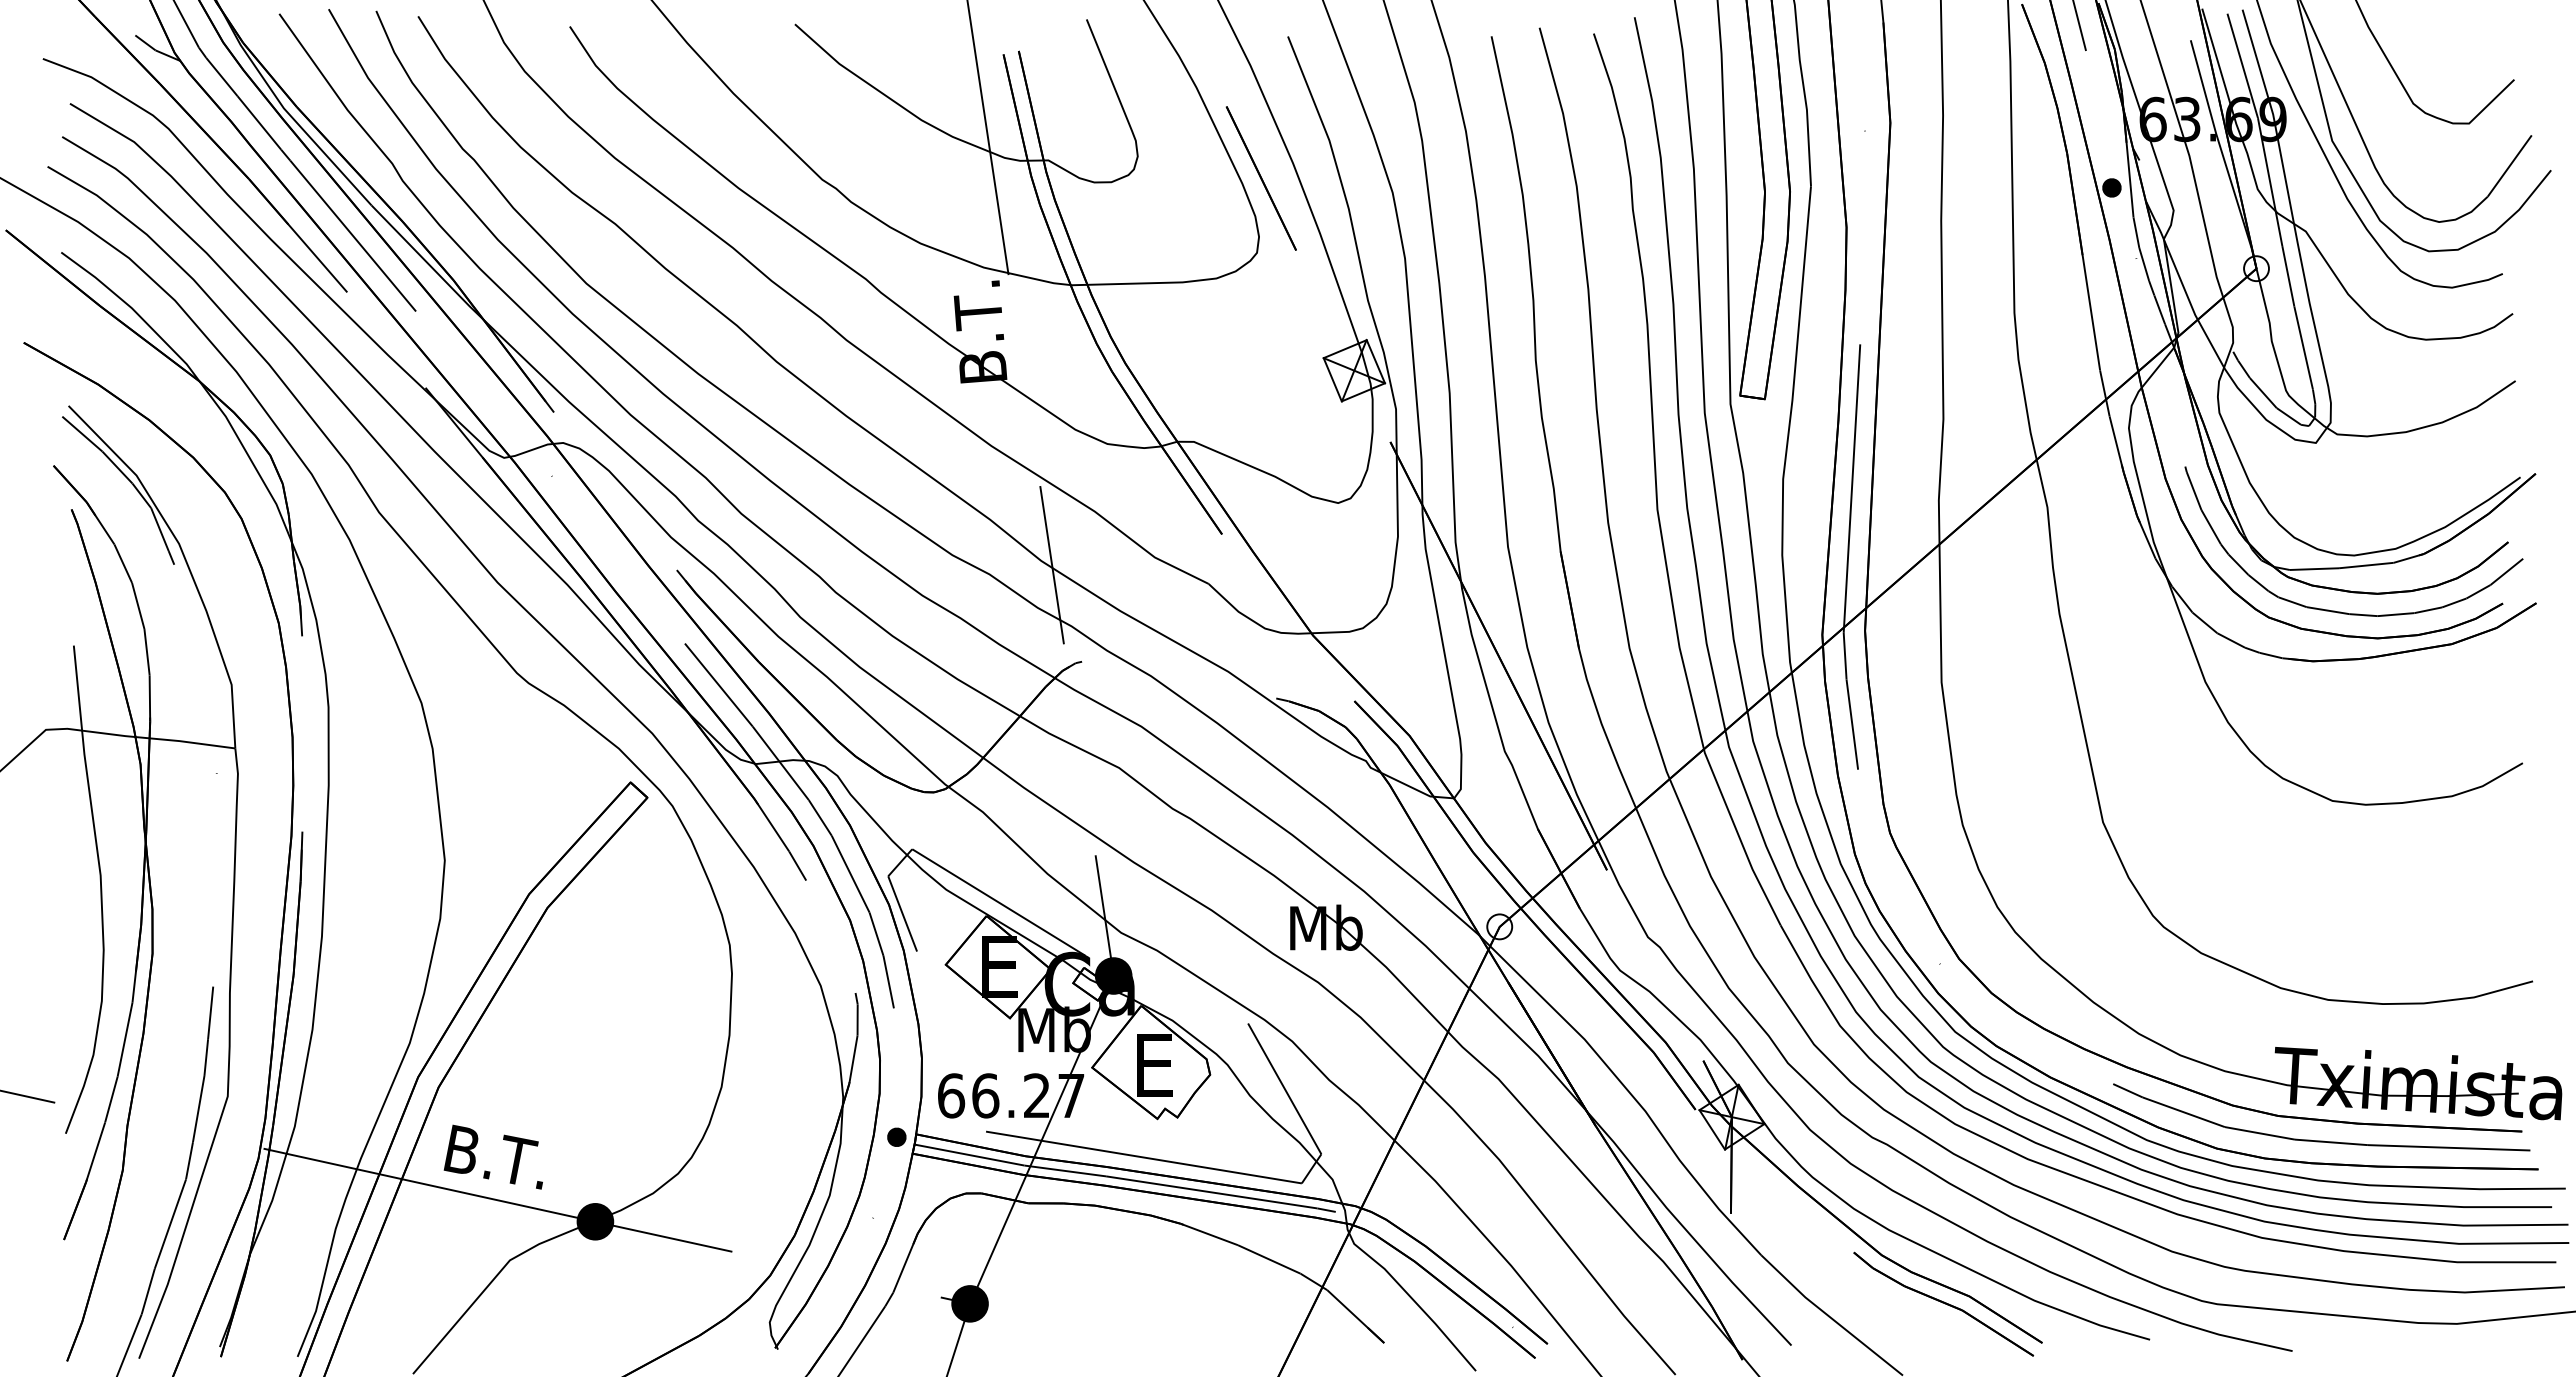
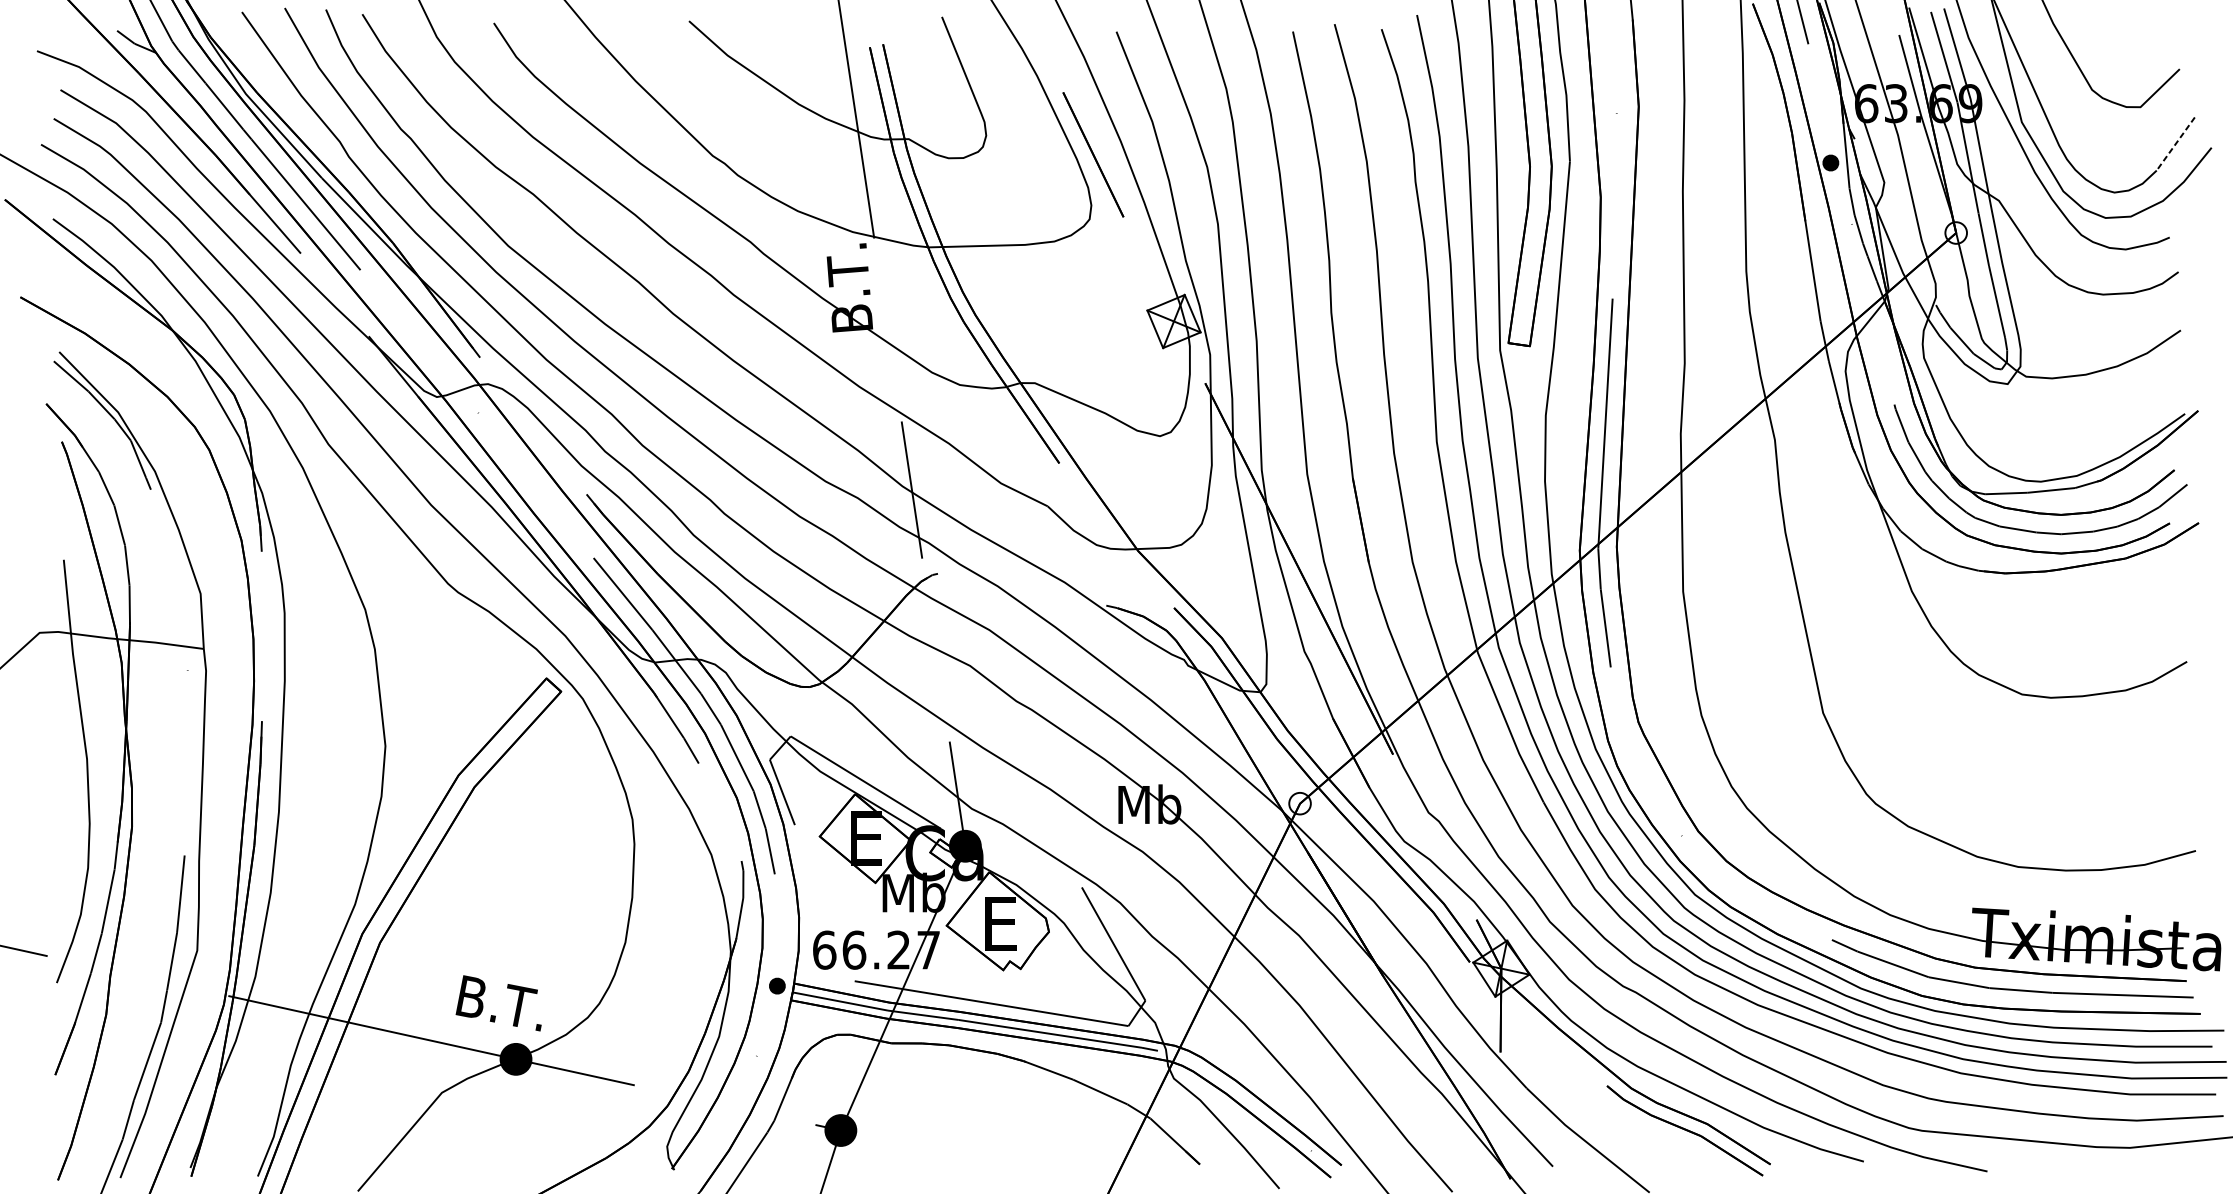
line: (2509, 166) -> (2175, 144), solid -> dashed
text: (492, 1156) -> (497, 1002), moved

